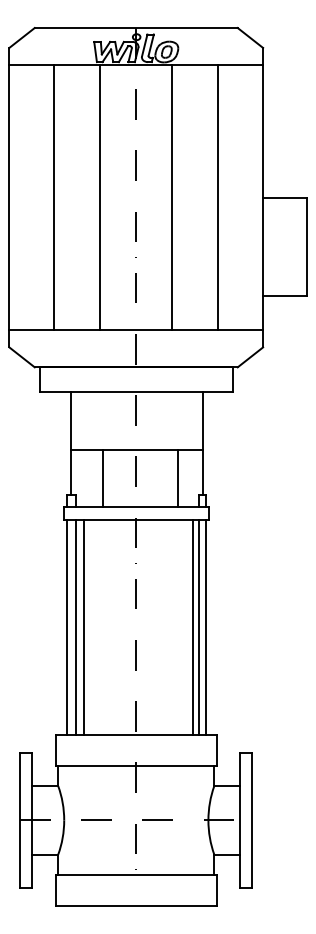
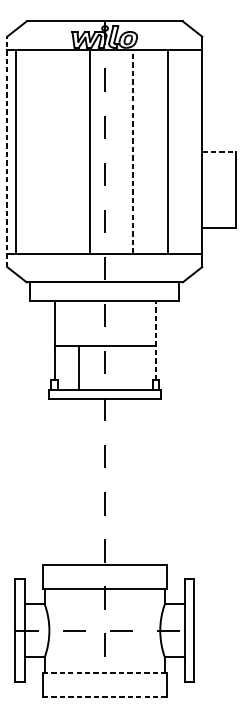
line: (9, 197) -> (7, 151), solid -> dashed
line: (54, 197) -> (15, 151), moved
line: (100, 197) -> (90, 151), moved
line: (172, 197) -> (132, 151), solid -> dashed
line: (284, 197) -> (218, 151), solid -> dashed
line: (202, 442) -> (155, 340), solid -> dashed
line: (177, 478) -> (136, 367), removed
line: (66, 626) -> (51, 481), removed
line: (75, 626) -> (58, 481), removed
line: (84, 626) -> (64, 481), removed
line: (192, 626) -> (148, 481), removed
line: (199, 626) -> (153, 481), removed
line: (206, 626) -> (158, 481), removed
line: (136, 874) -> (104, 672), solid -> dashed
line: (136, 905) -> (104, 696), solid -> dashed

